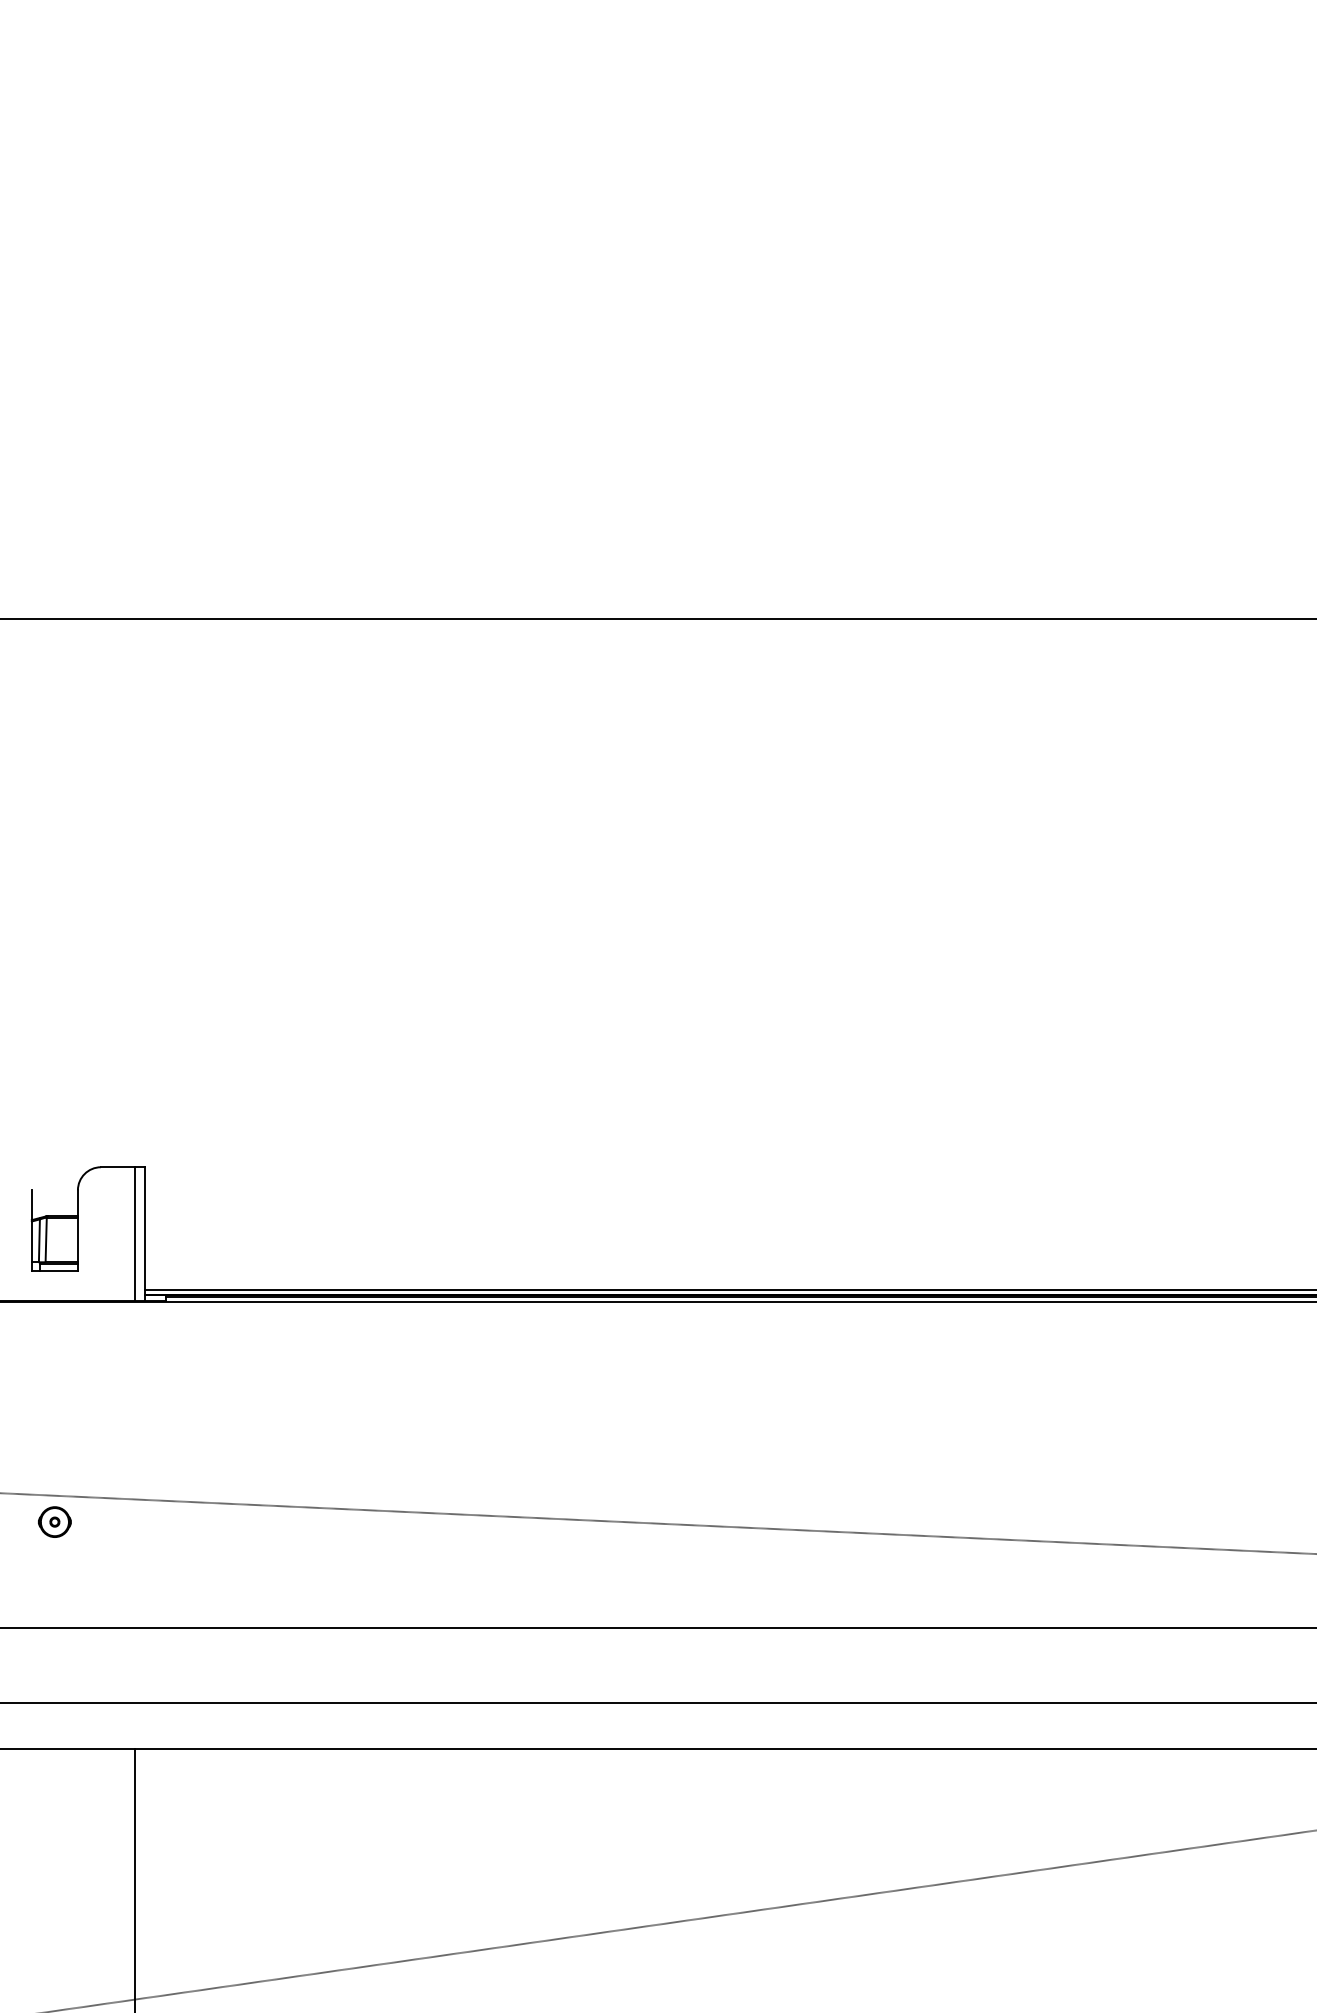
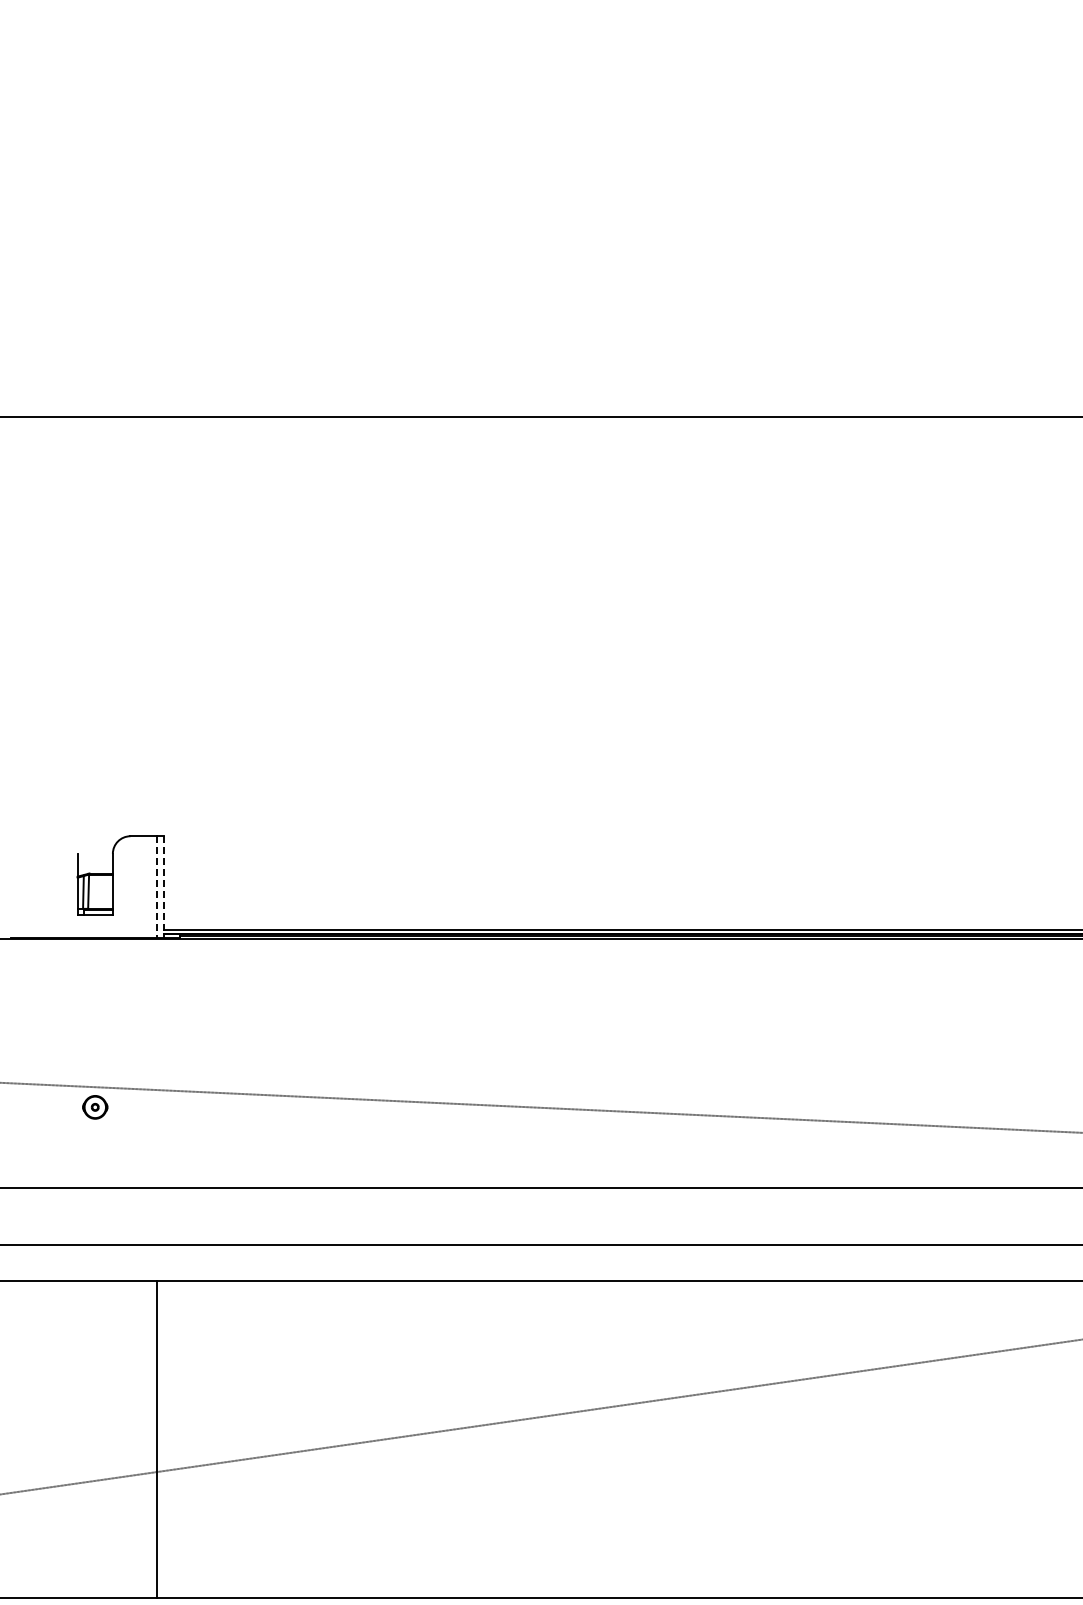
line: (135, 1234) -> (156, 887), solid -> dashed
line: (144, 1234) -> (163, 887), solid -> dashed

